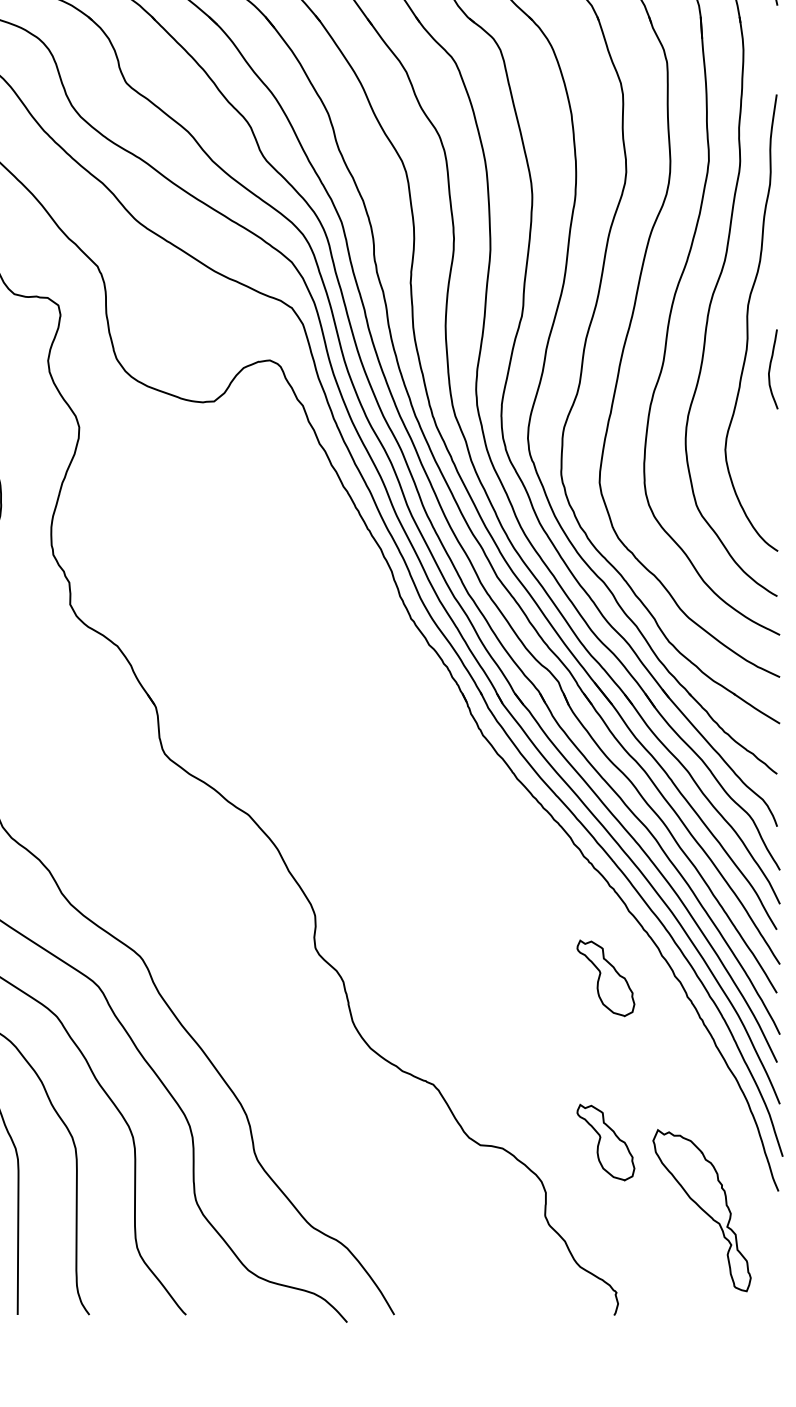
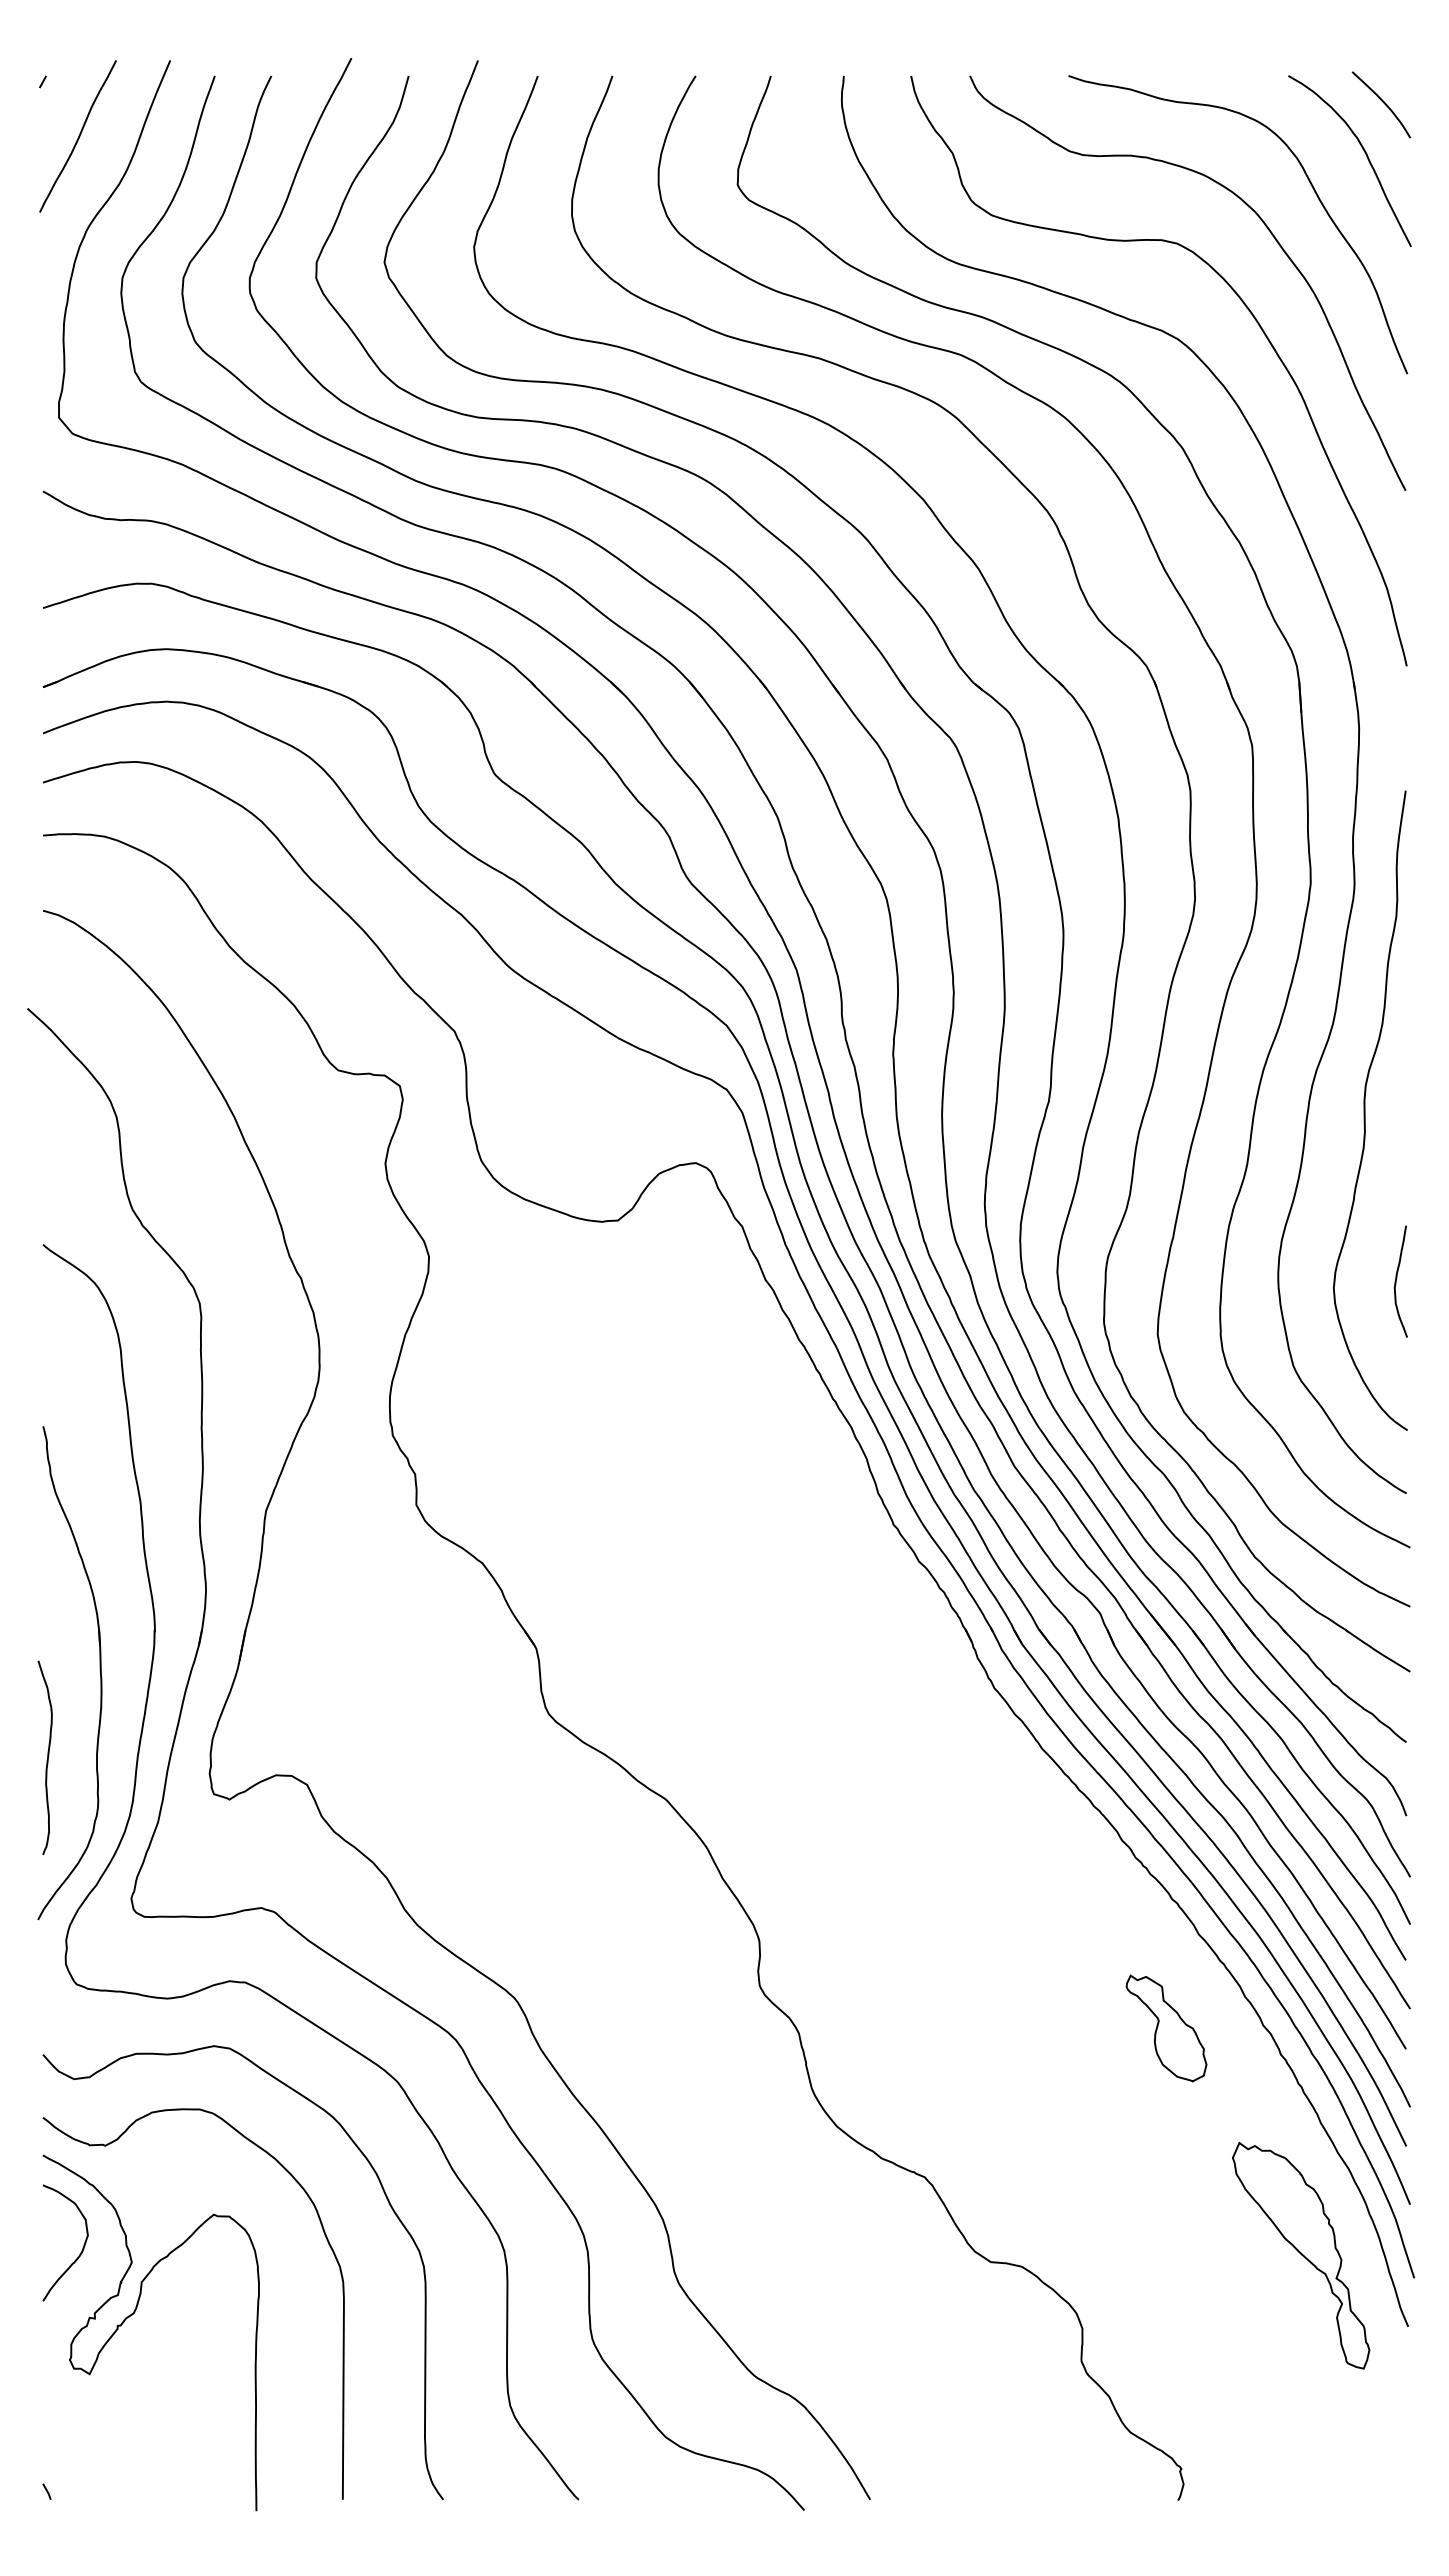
curve: (770, 369) -> (1396, 1281), moved
part: (605, 1142) -> (1166, 2258), removed
part: (702, 1210) -> (1301, 2255), moved

